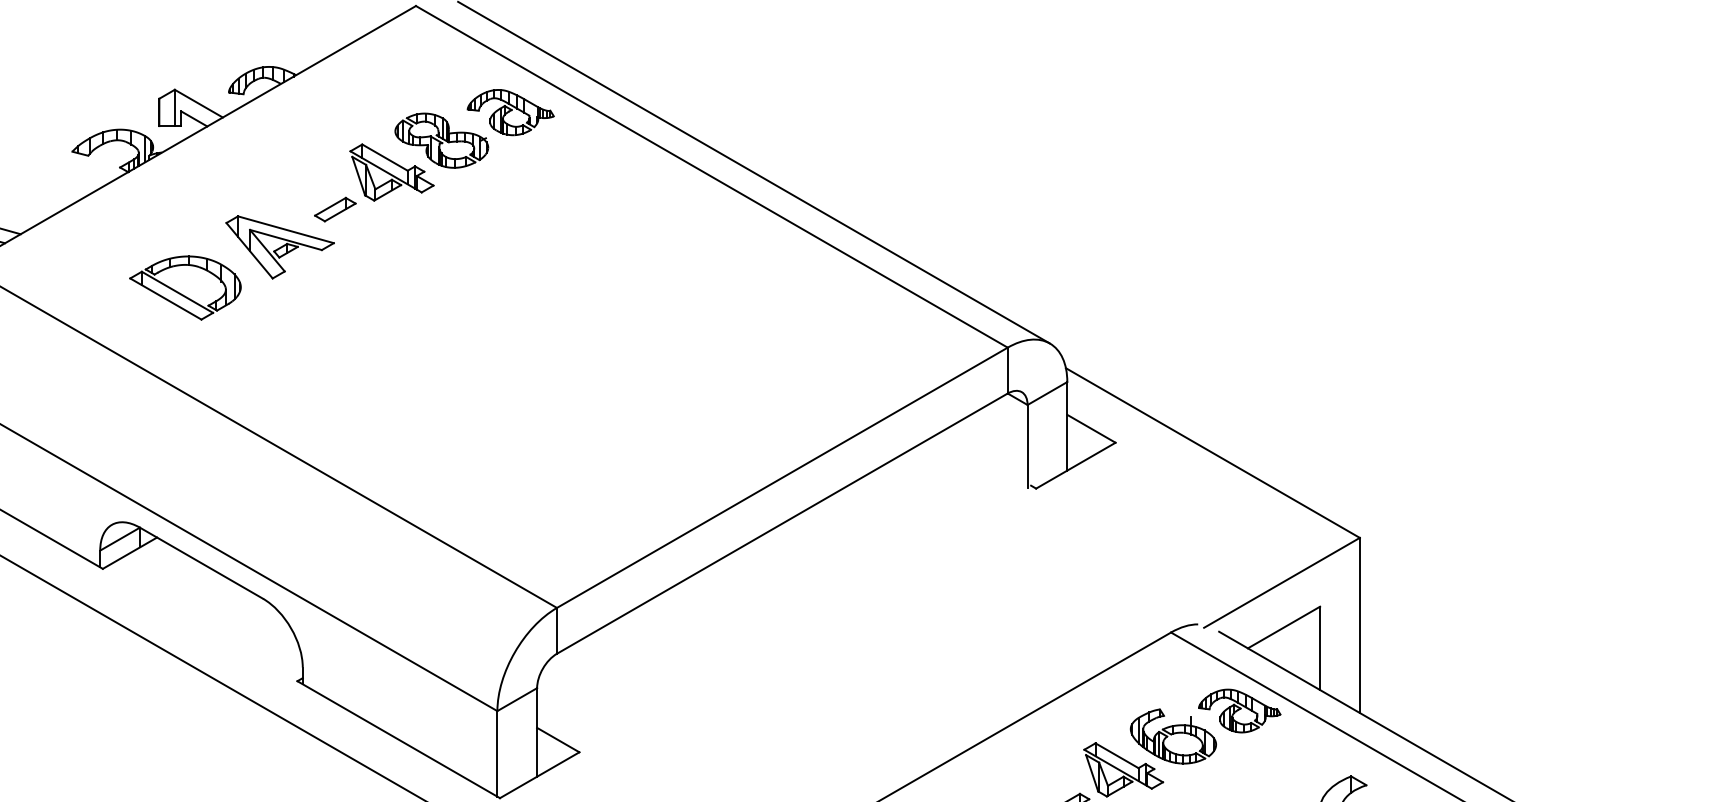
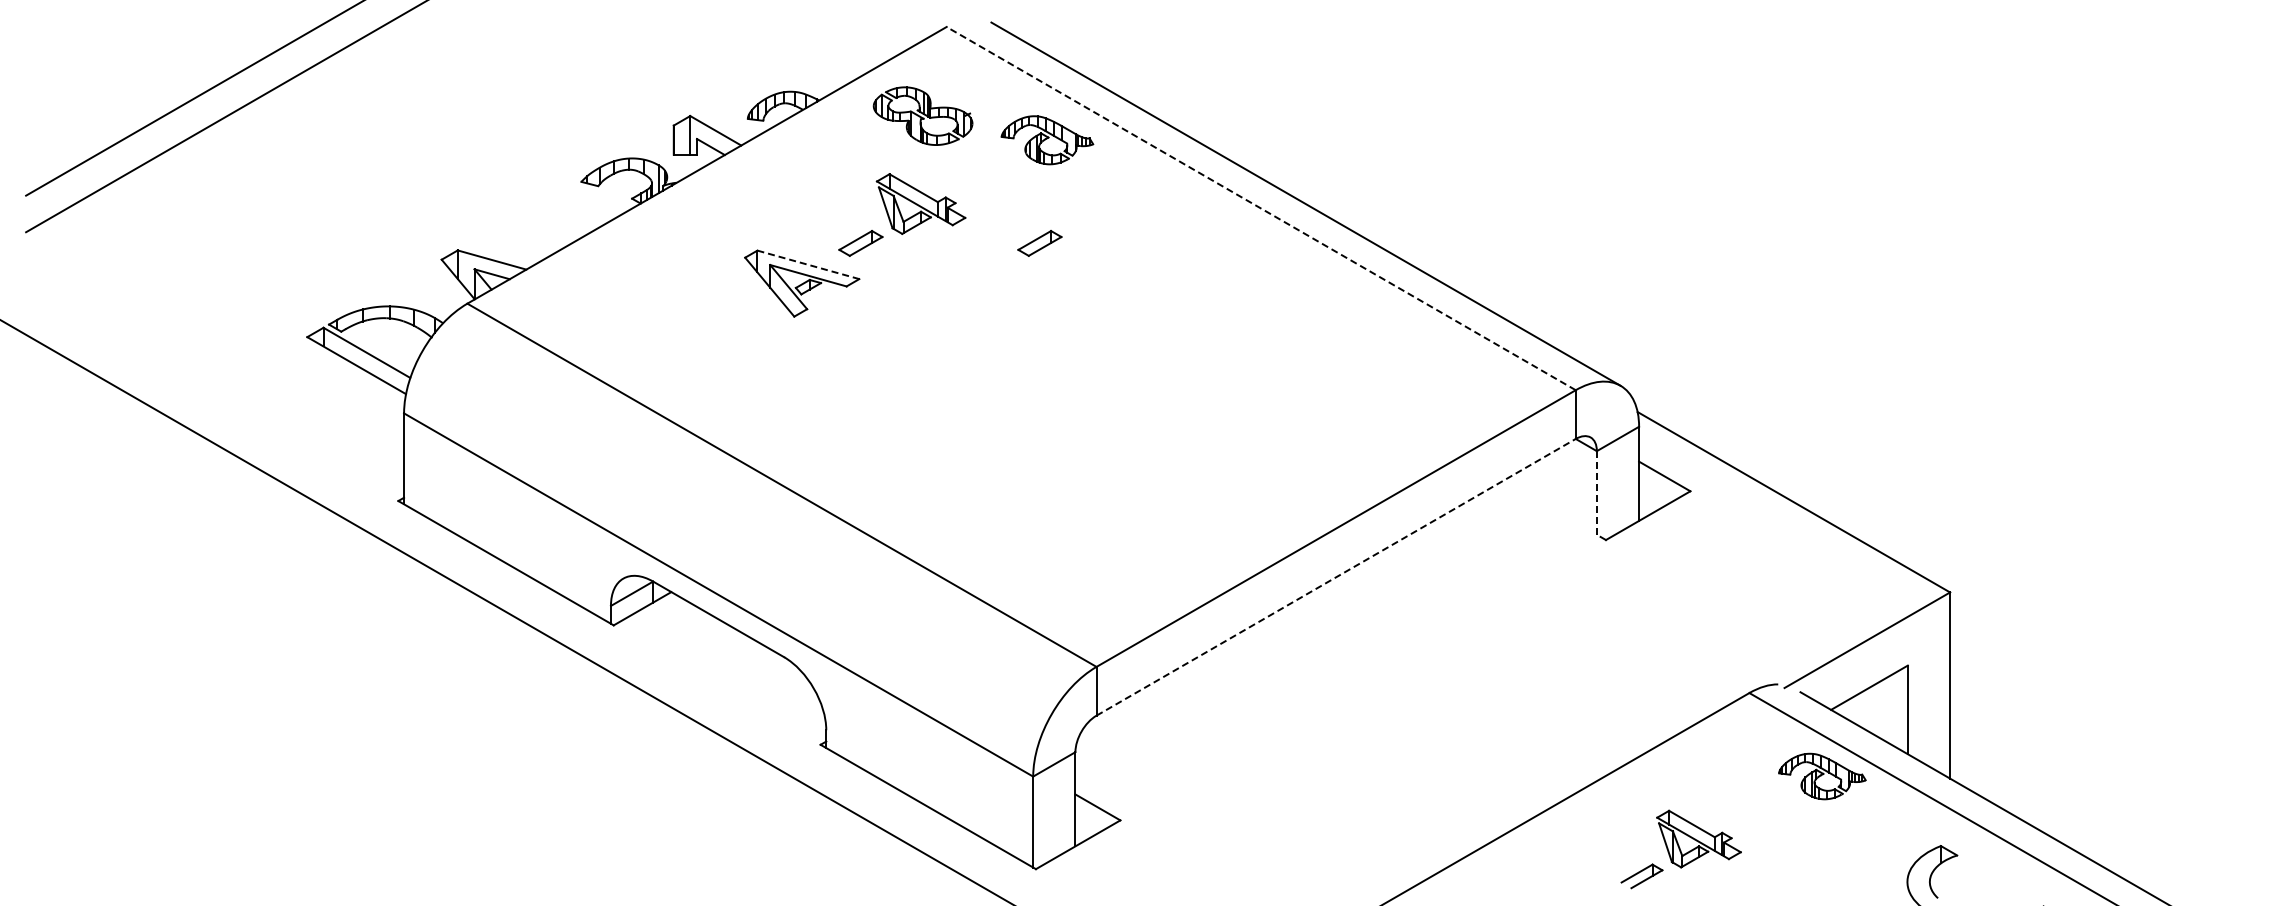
part: (441, 140) -> (922, 115), moved
line: (711, 176) -> (1260, 208), solid -> dashed
part: (503, 209) -> (1039, 243), added
line: (286, 229) -> (808, 264), solid -> dashed
part: (181, 293) -> (697, 332), removed
line: (1027, 446) -> (1596, 495), solid -> dashed
line: (782, 523) -> (1336, 577), solid -> dashed
part: (1173, 736) -> (1751, 803), removed

